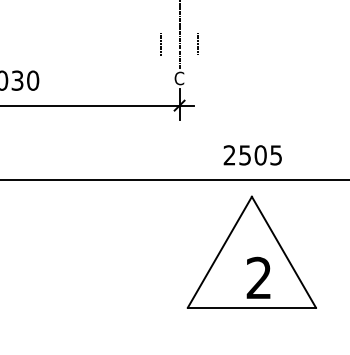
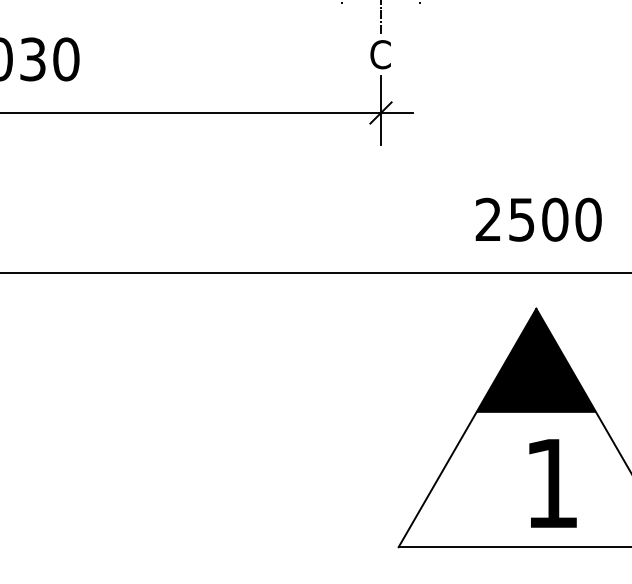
text: (276, 155) -> (589, 220), 2505 -> 2500
fill: (251, 220) -> (535, 359), added
text: (258, 277) -> (550, 482), 2 -> 1

